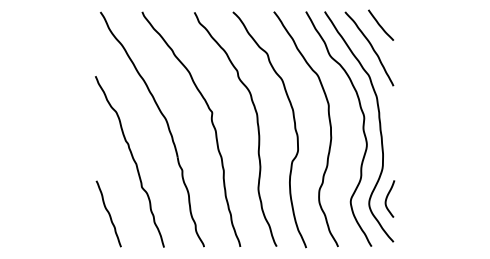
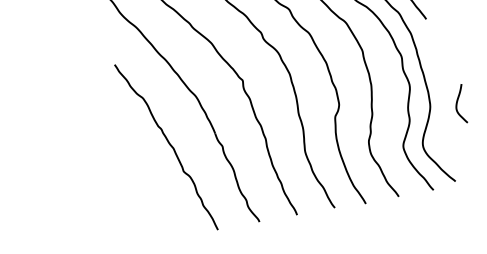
curve: (387, 198) -> (457, 104), moved
curve: (108, 213) -> (153, 205), removed

